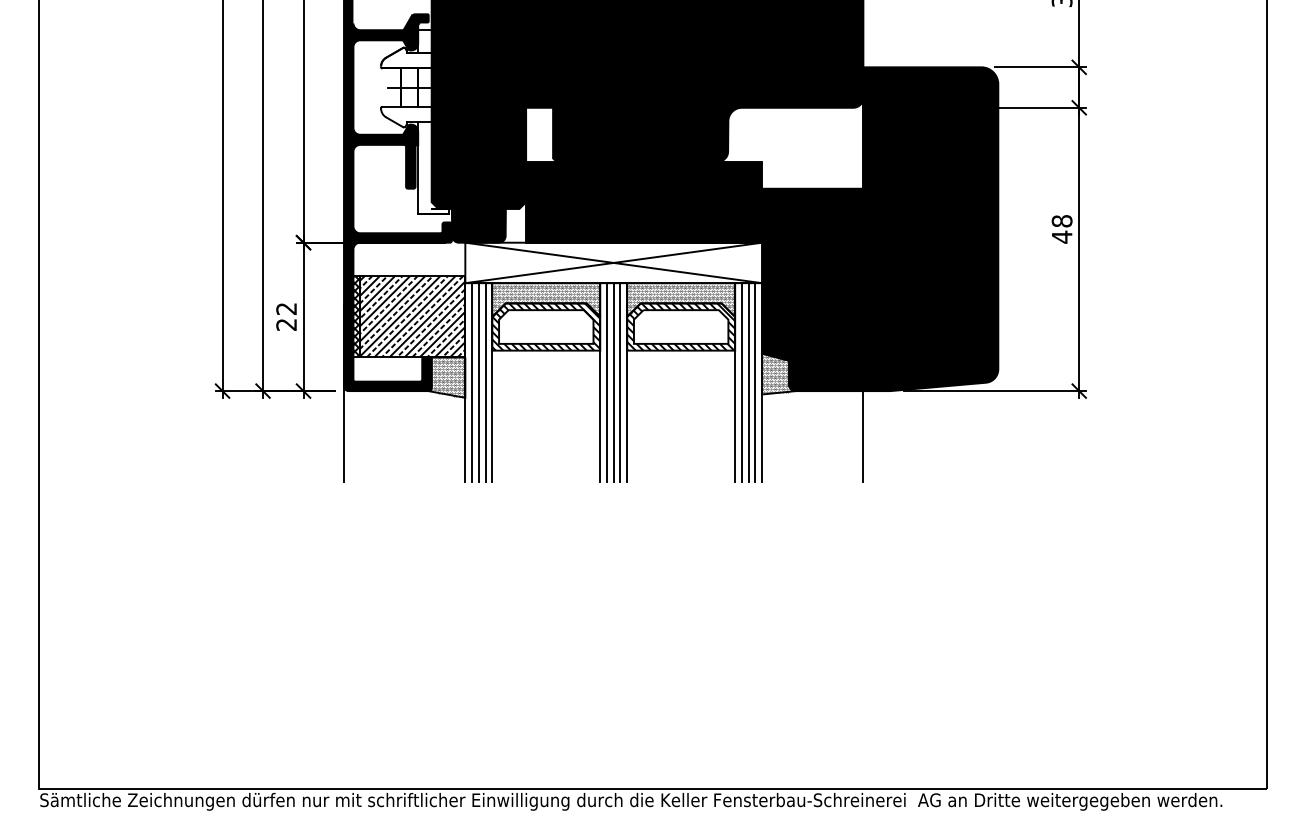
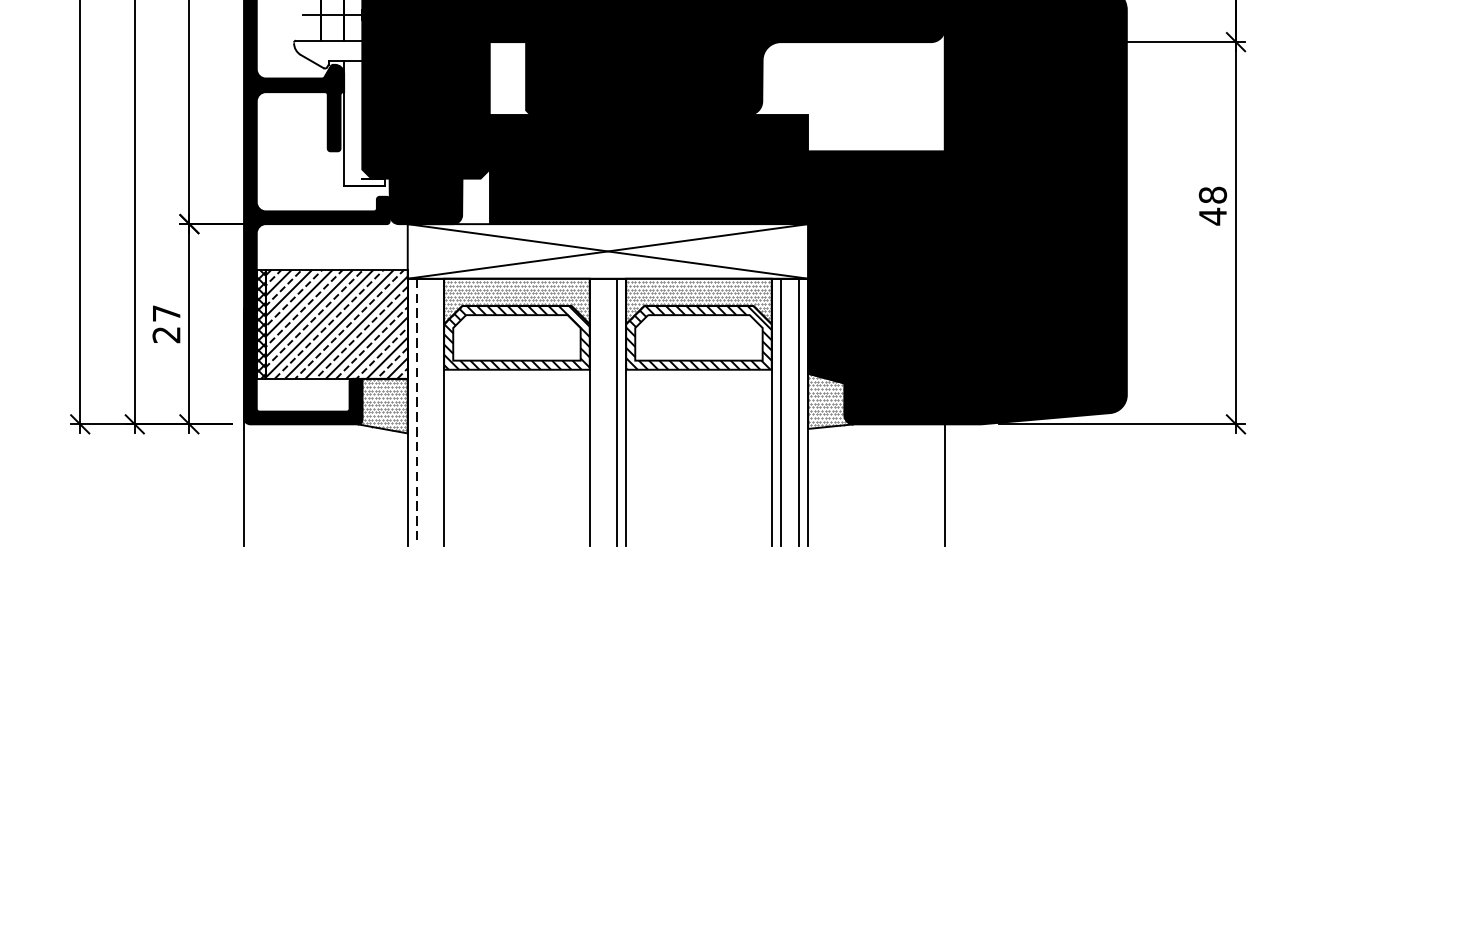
text: (286, 308) -> (166, 312), 22 -> 27
line: (472, 382) -> (417, 412), solid -> dashed
line: (478, 382) -> (425, 412), removed
line: (485, 382) -> (434, 412), removed
line: (606, 382) -> (598, 412), removed
line: (613, 382) -> (607, 412), removed
line: (748, 382) -> (789, 412), removed

